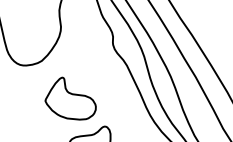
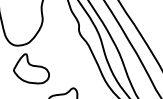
part: (70, 98) -> (31, 68), moved

